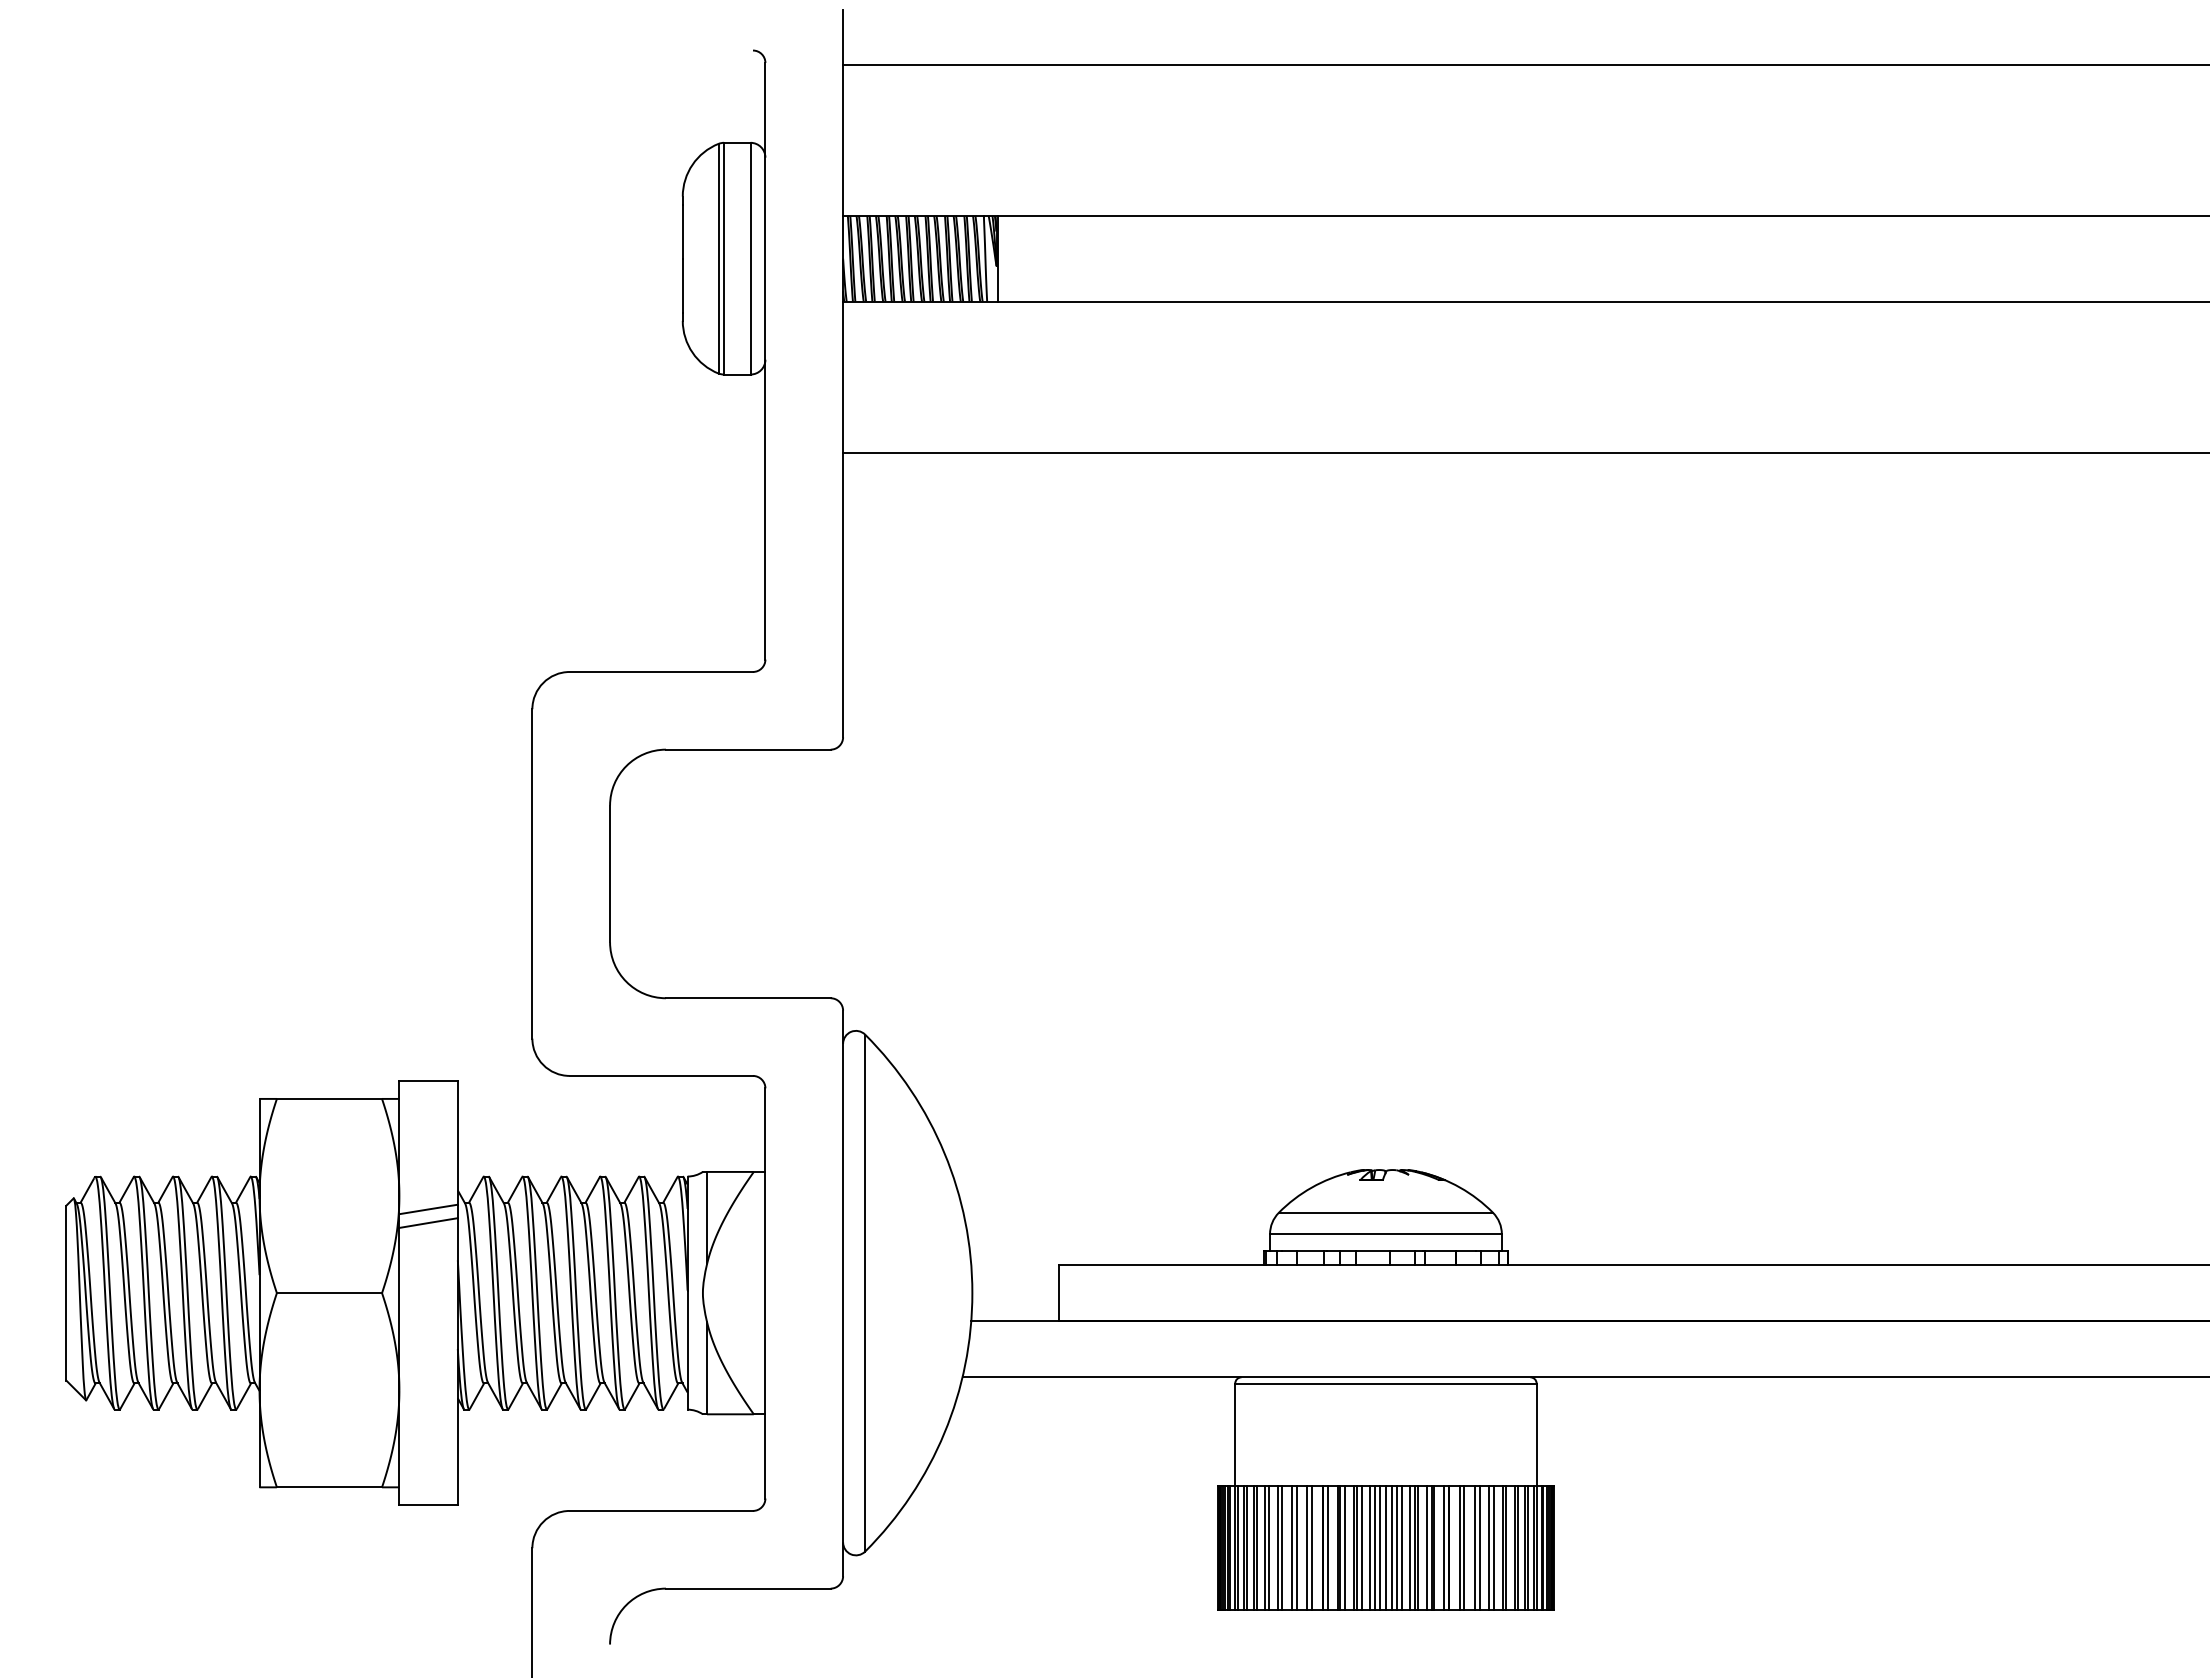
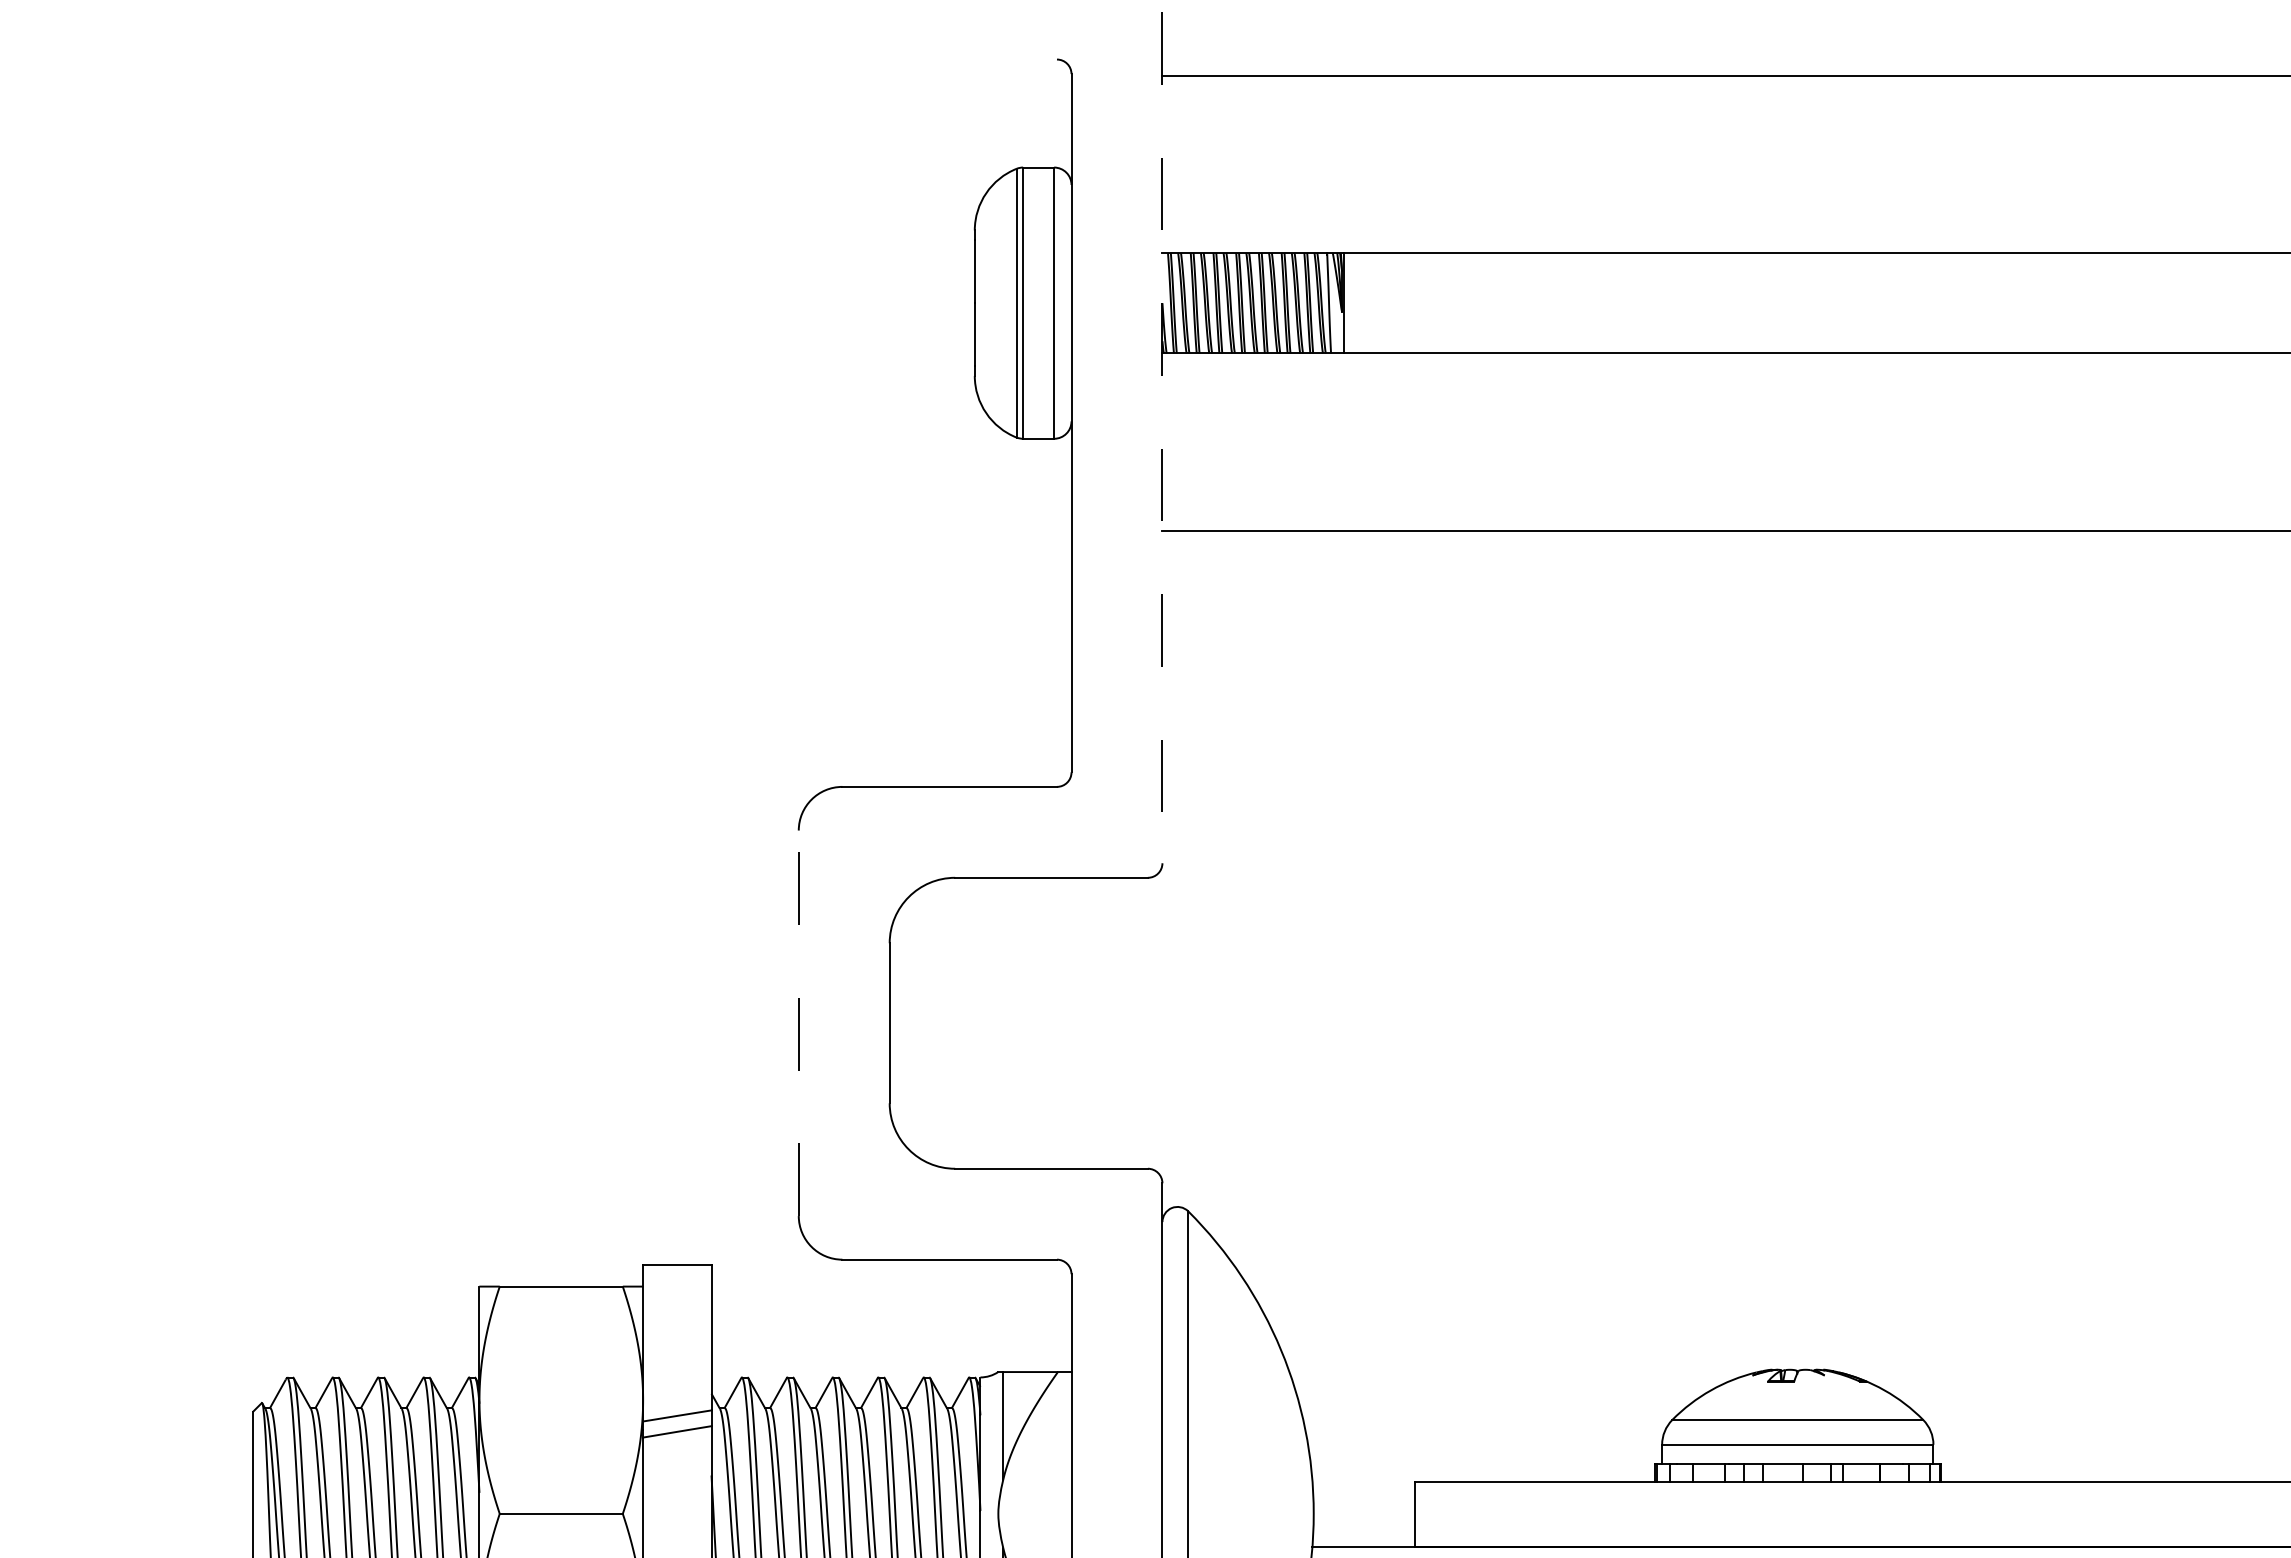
line: (843, 373) -> (1162, 437), solid -> dashed
line: (532, 873) -> (798, 1022), solid -> dashed

